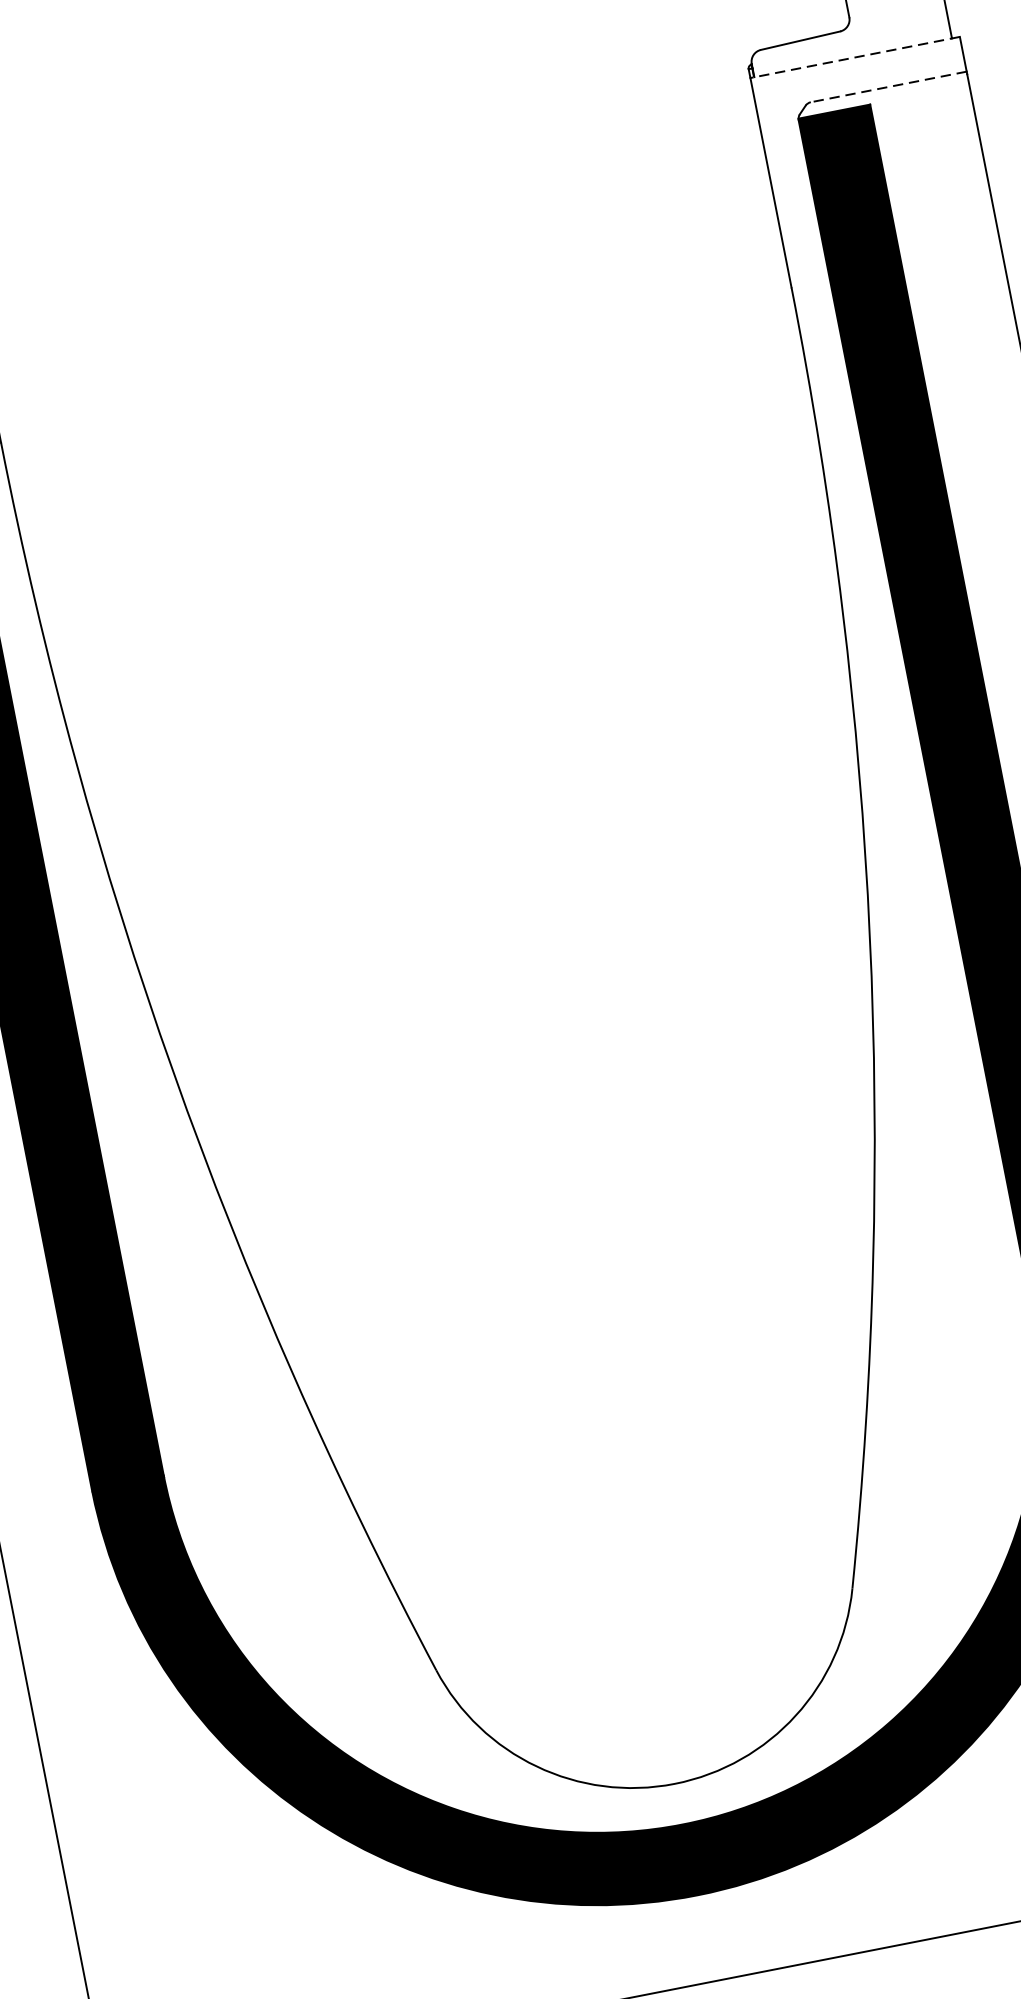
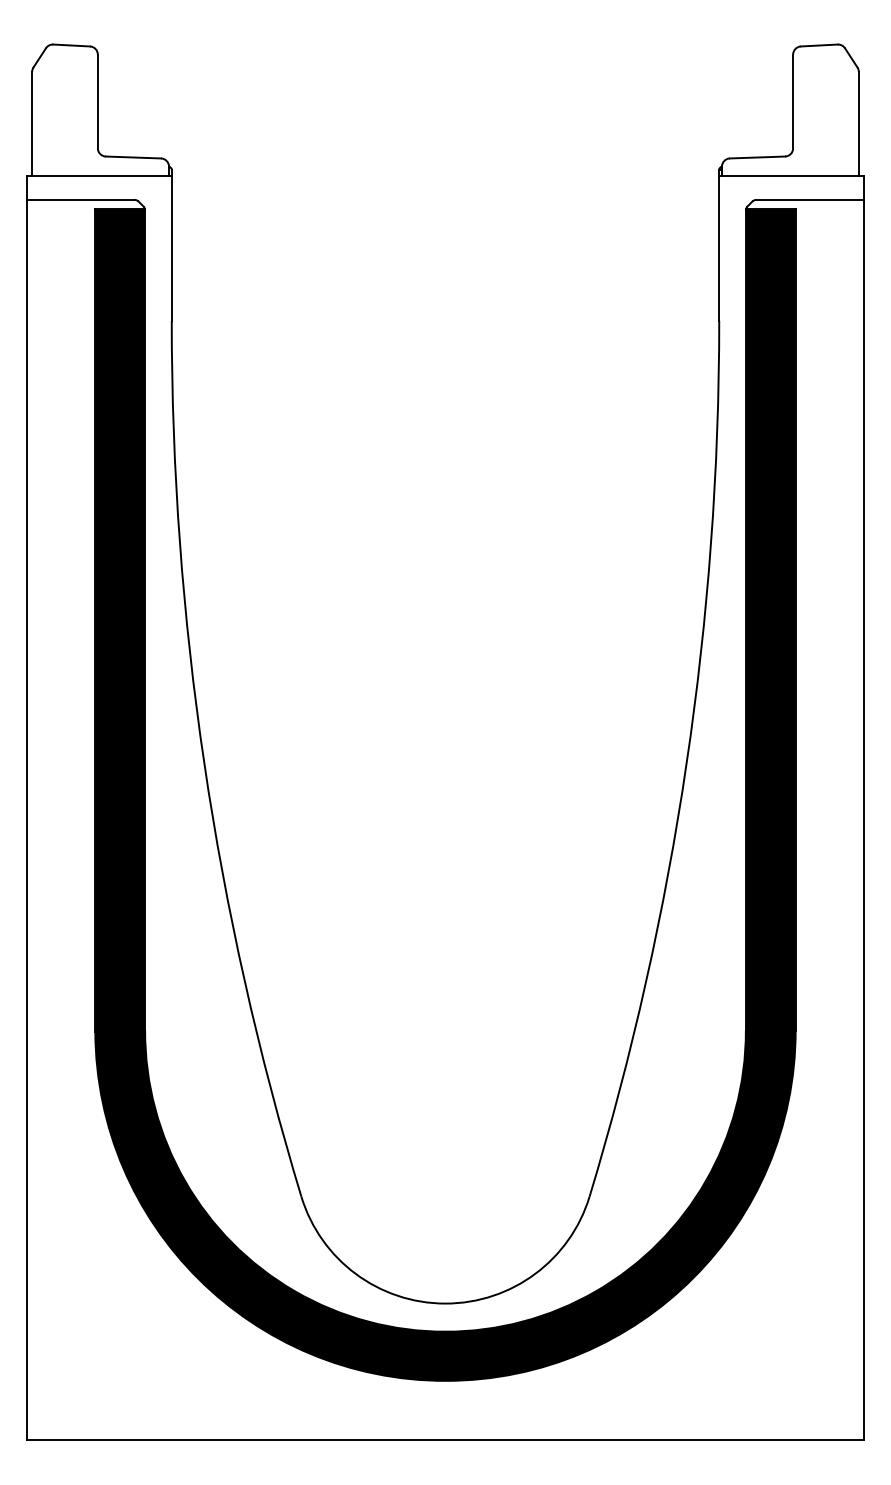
line: (854, 57) -> (791, 175), dashed -> solid
line: (888, 86) -> (810, 199), dashed -> solid

